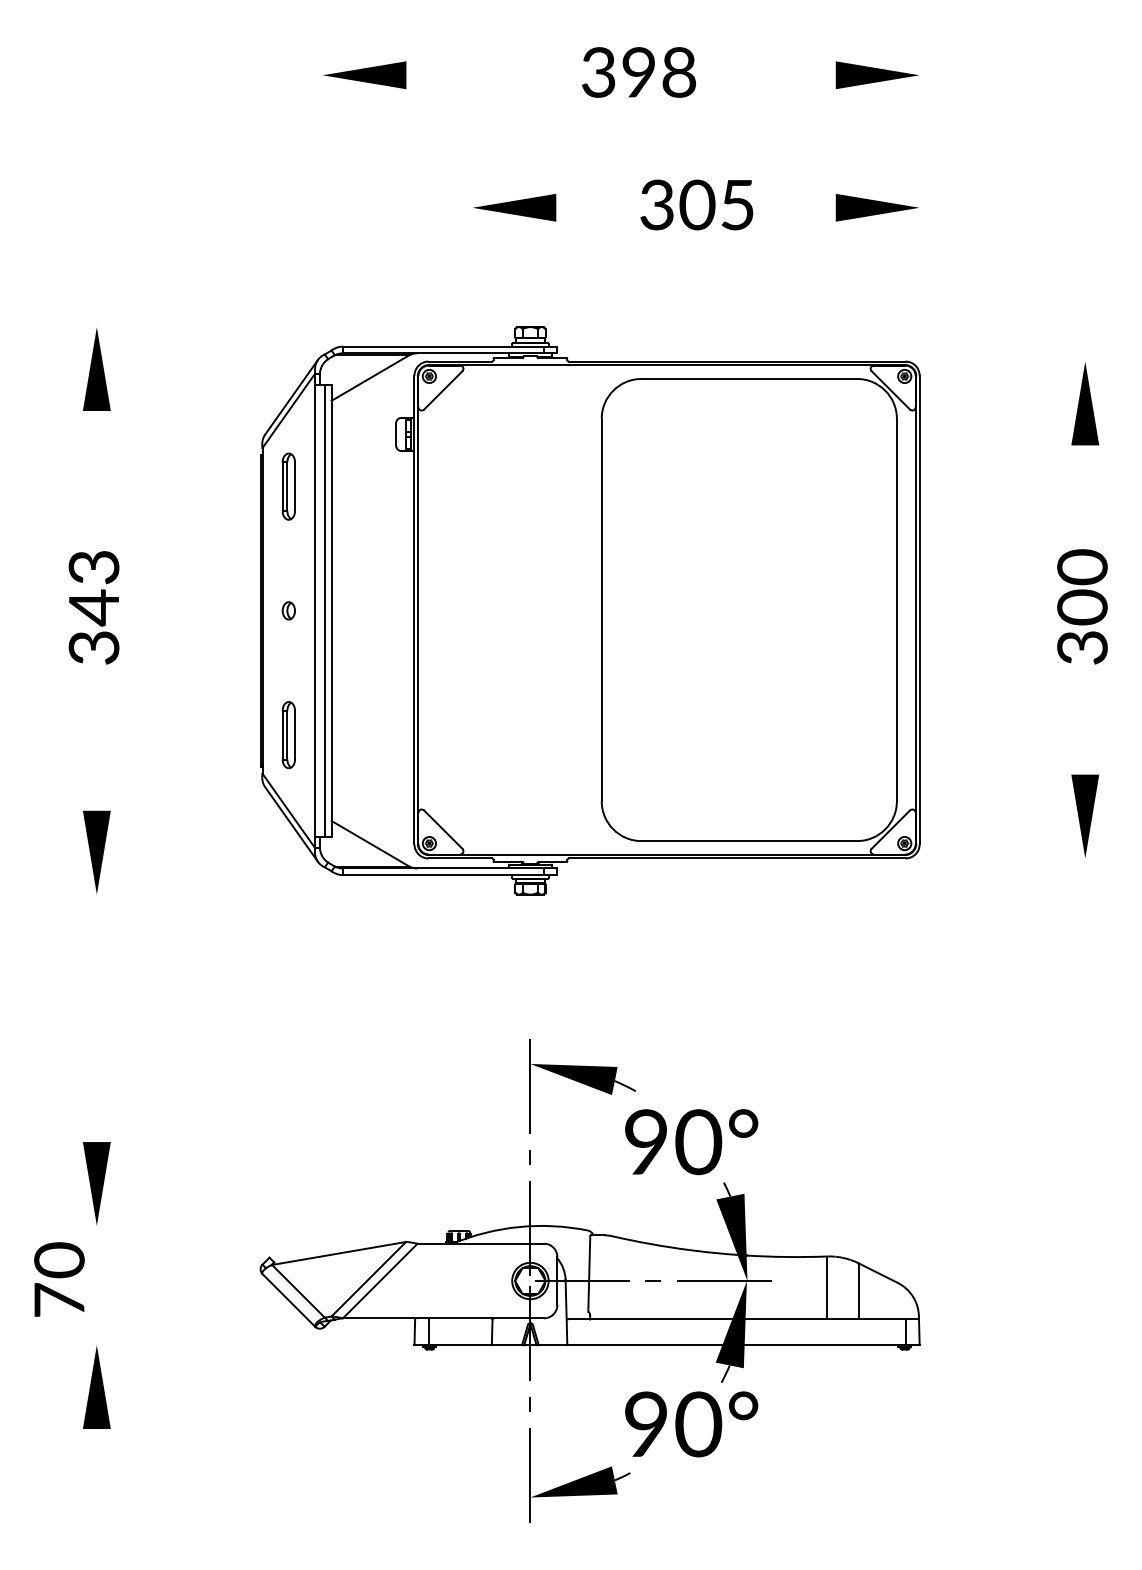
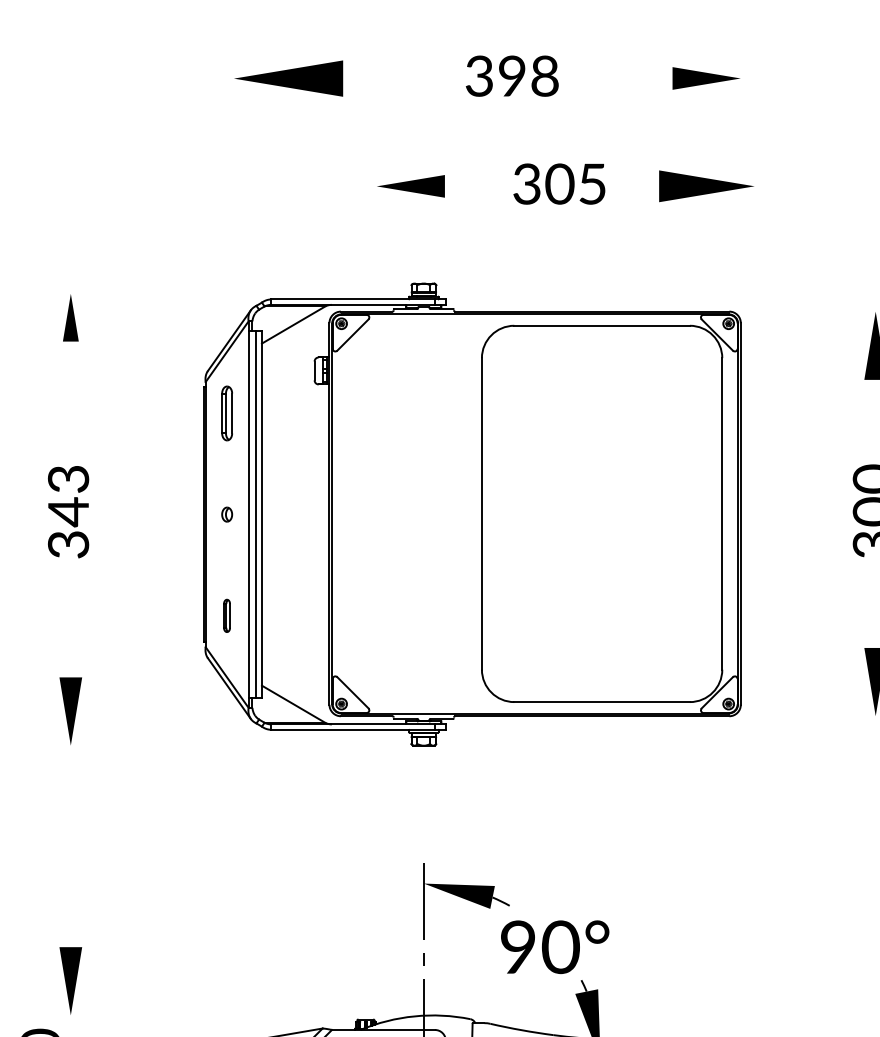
part: (364, 74) -> (288, 77), size x1.6
part: (876, 207) -> (705, 186), size x1.4
part: (96, 368) -> (70, 317), size x0.7
part: (288, 735) -> (226, 616), size x0.6

